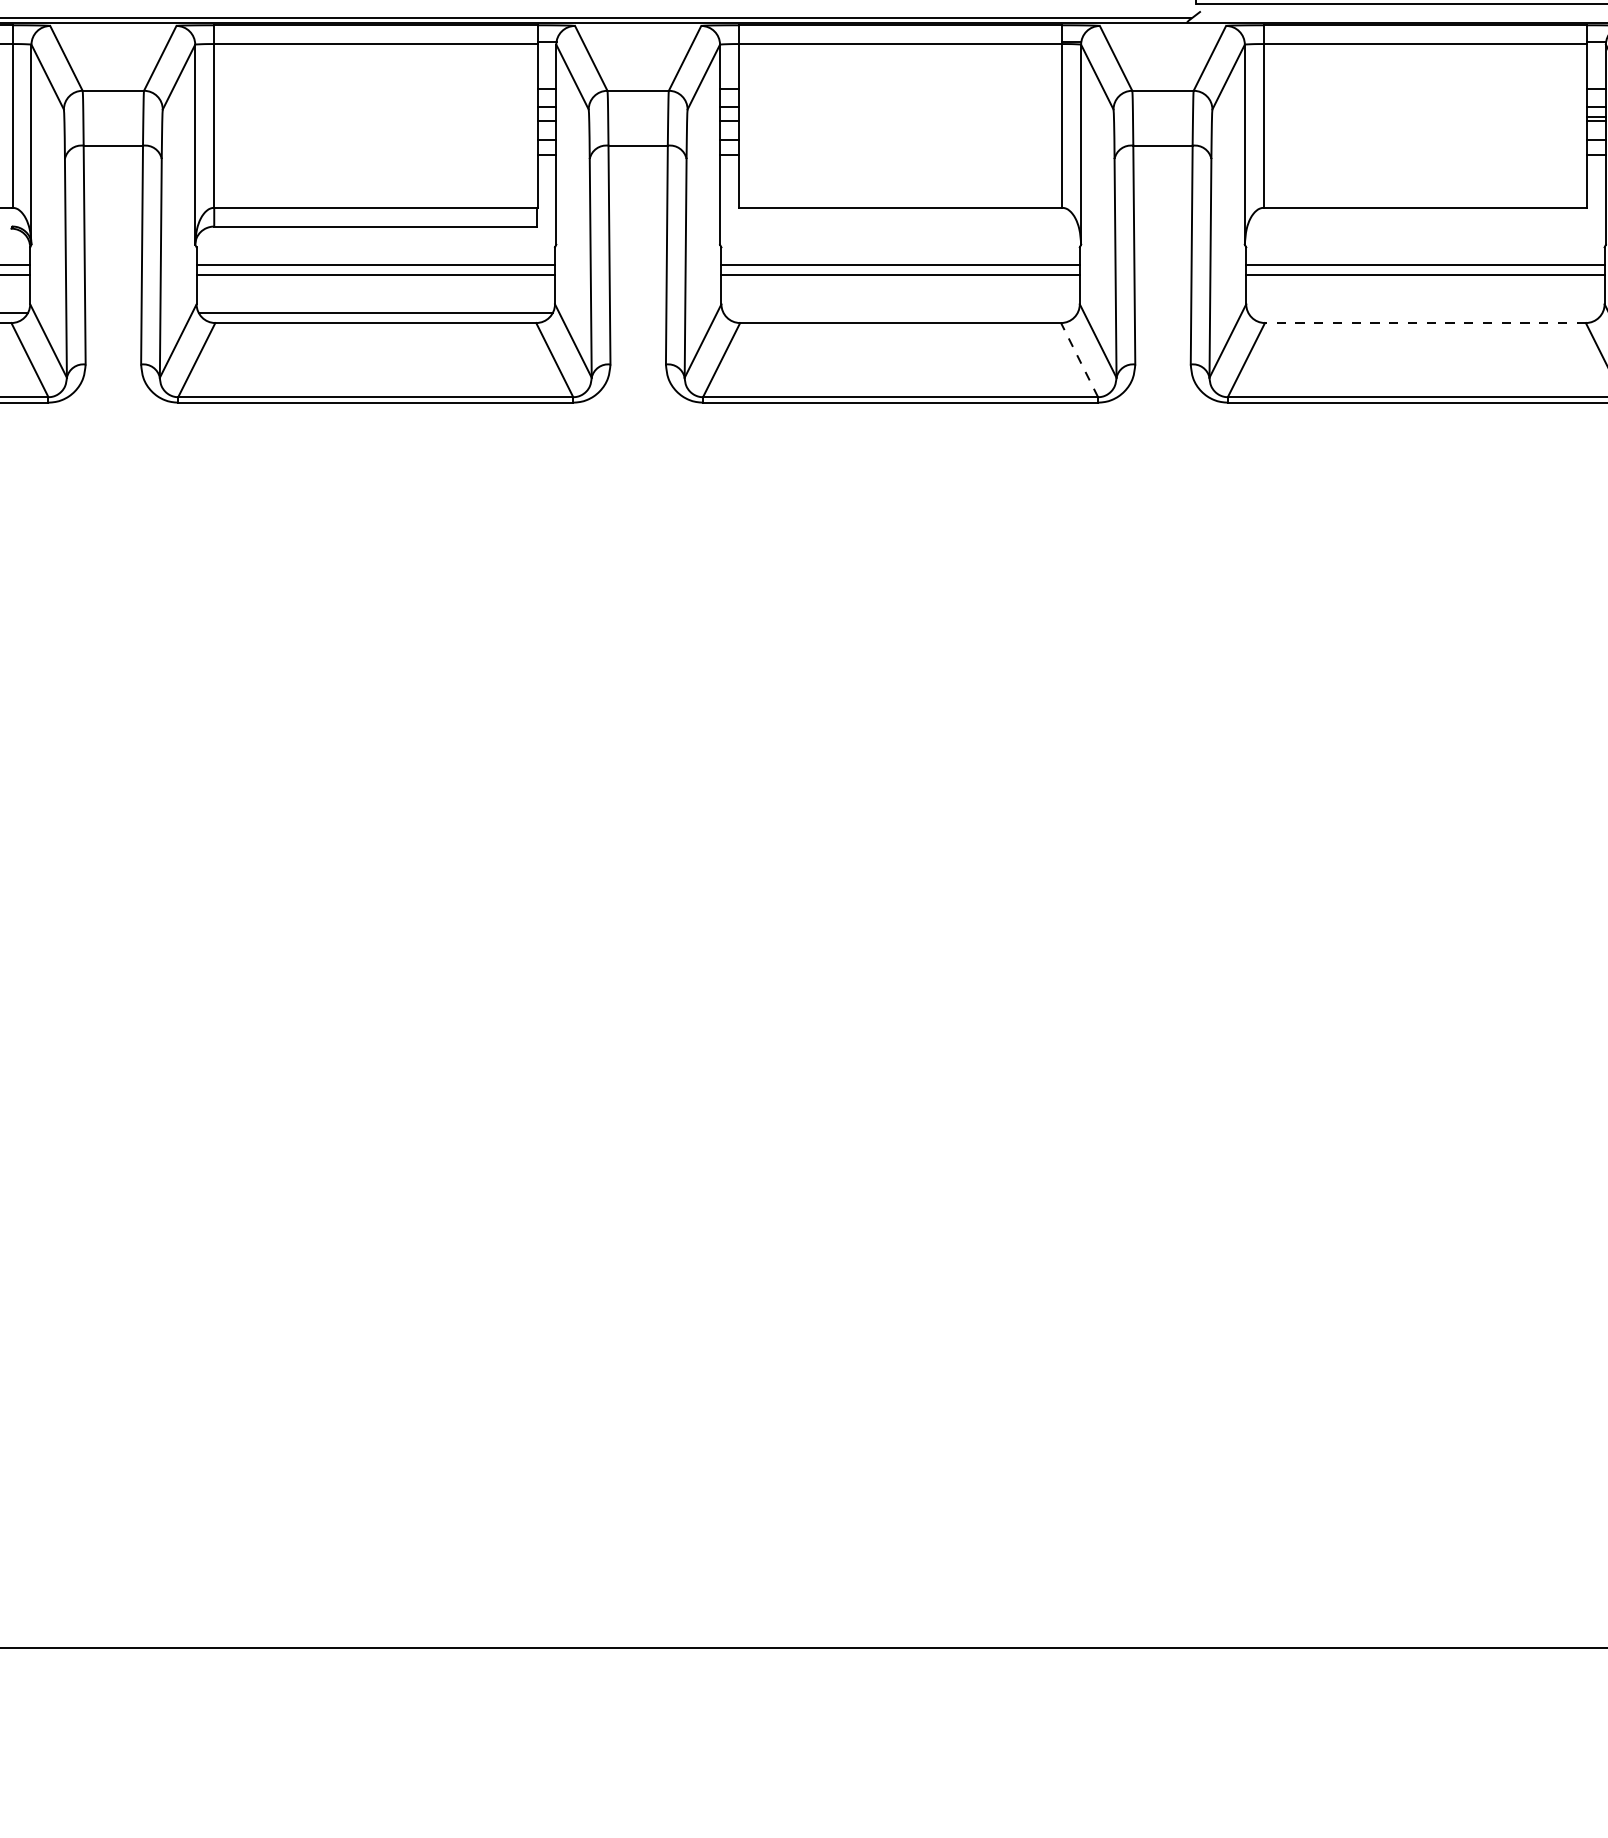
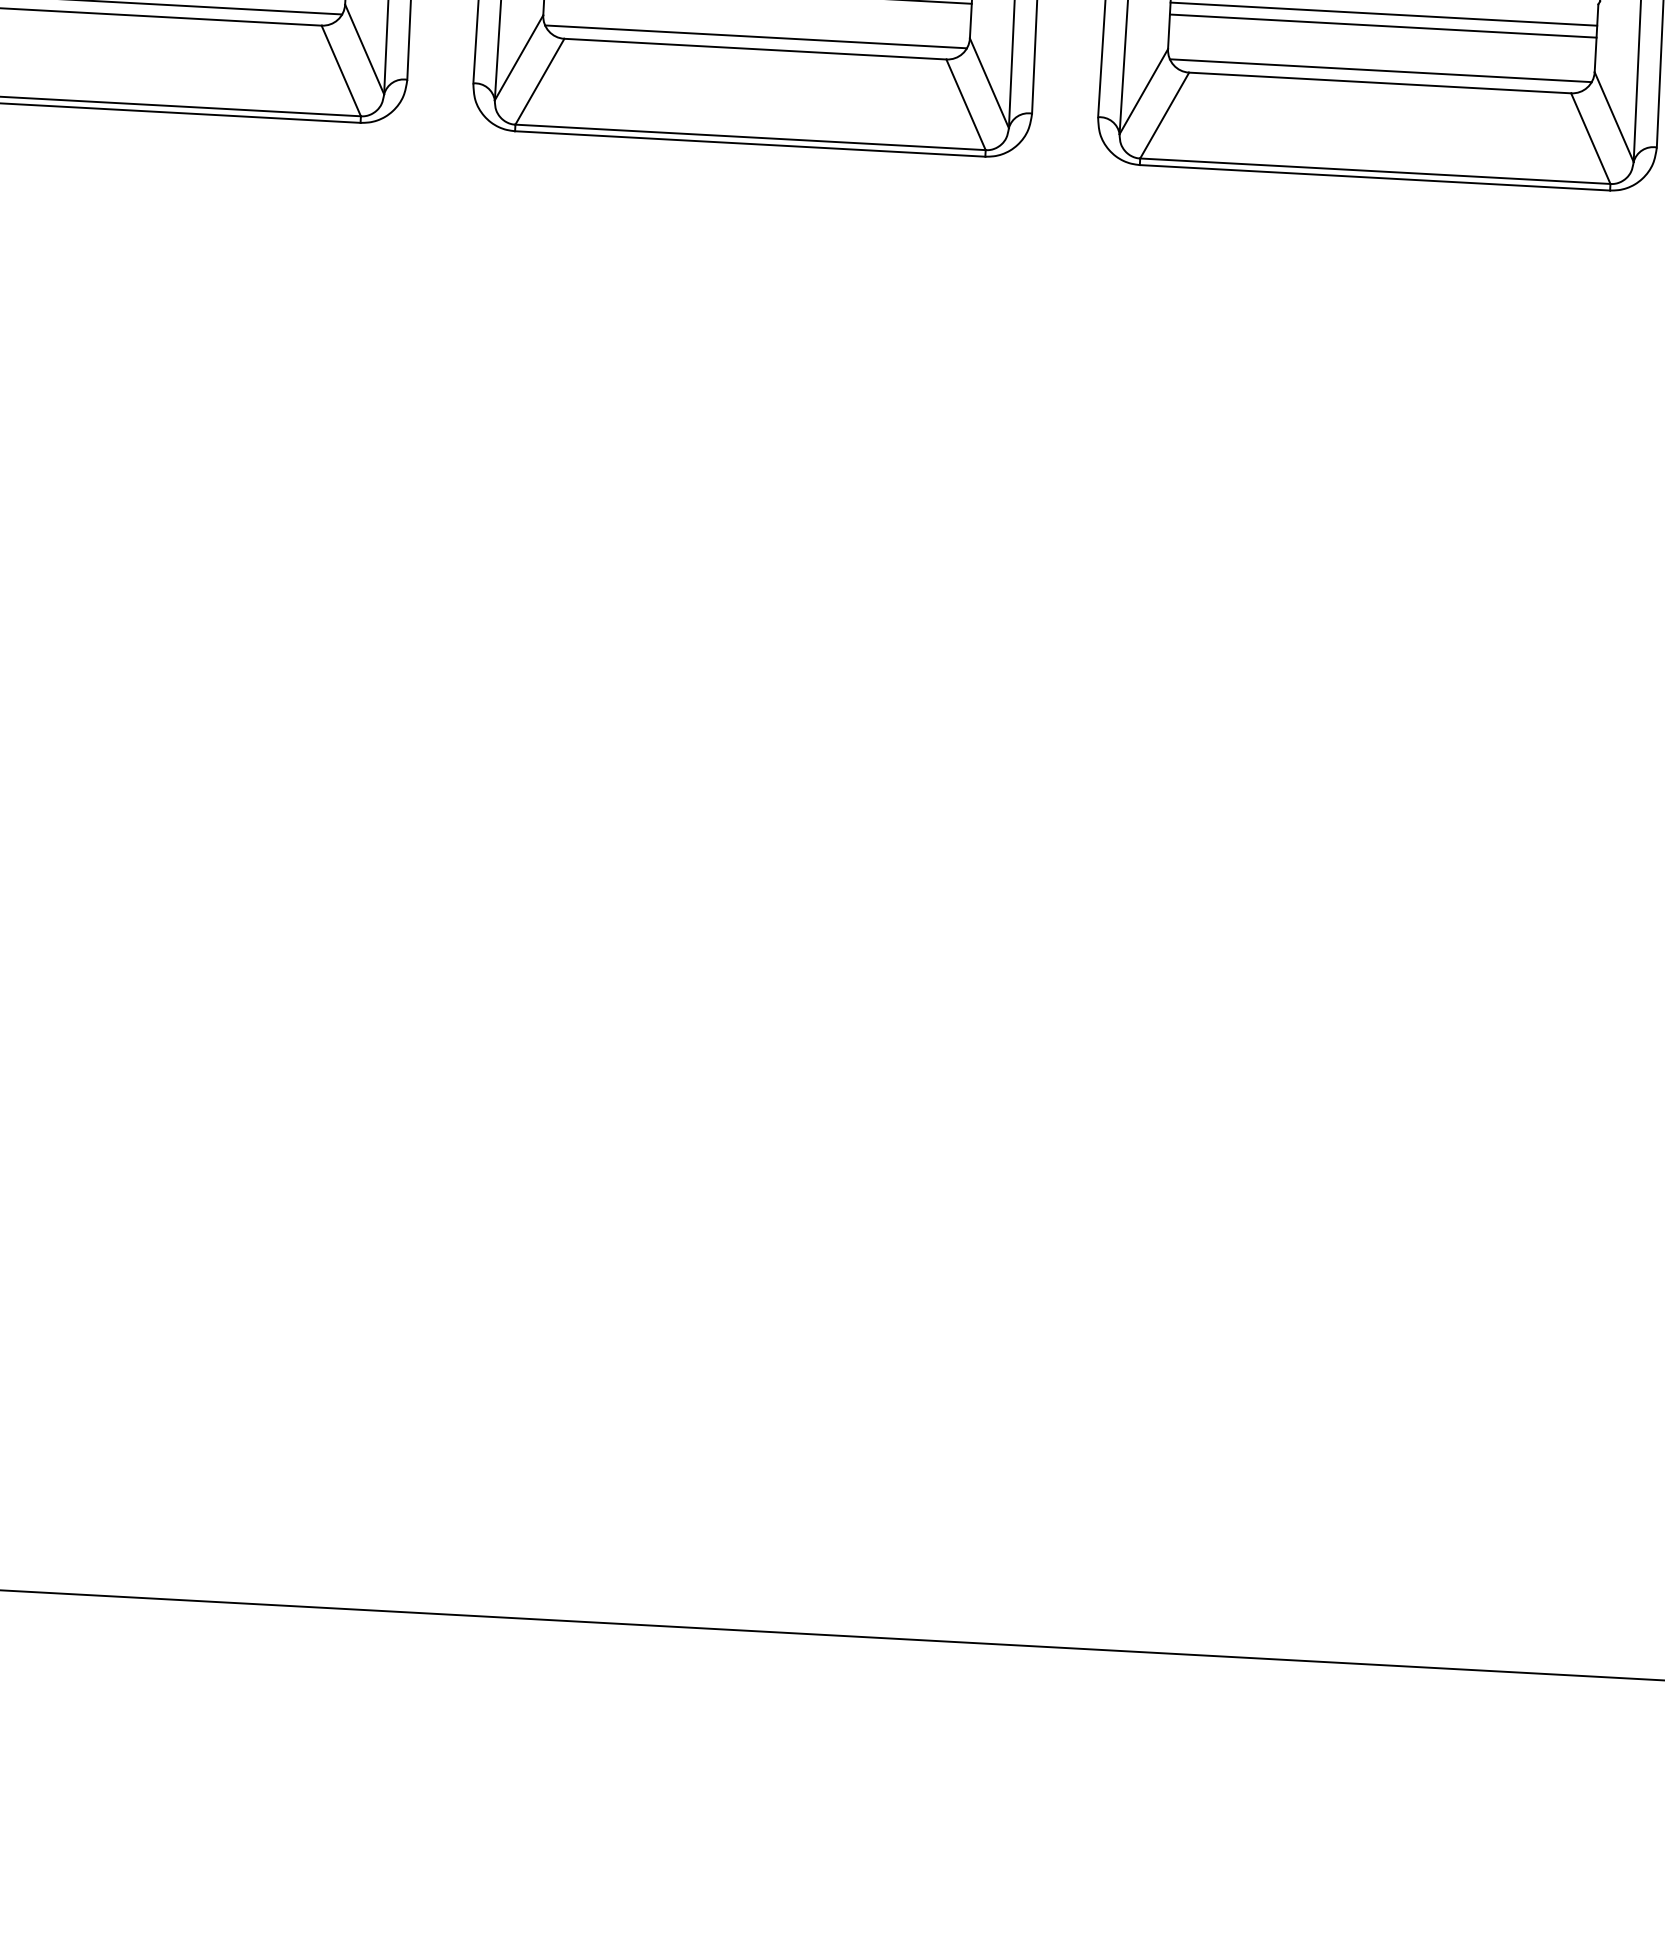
line: (900, 312) -> (755, 36), added
line: (1425, 312) -> (1380, 70), added
line: (1424, 323) -> (1379, 83), dashed -> solid
line: (1079, 359) -> (965, 104), dashed -> solid

